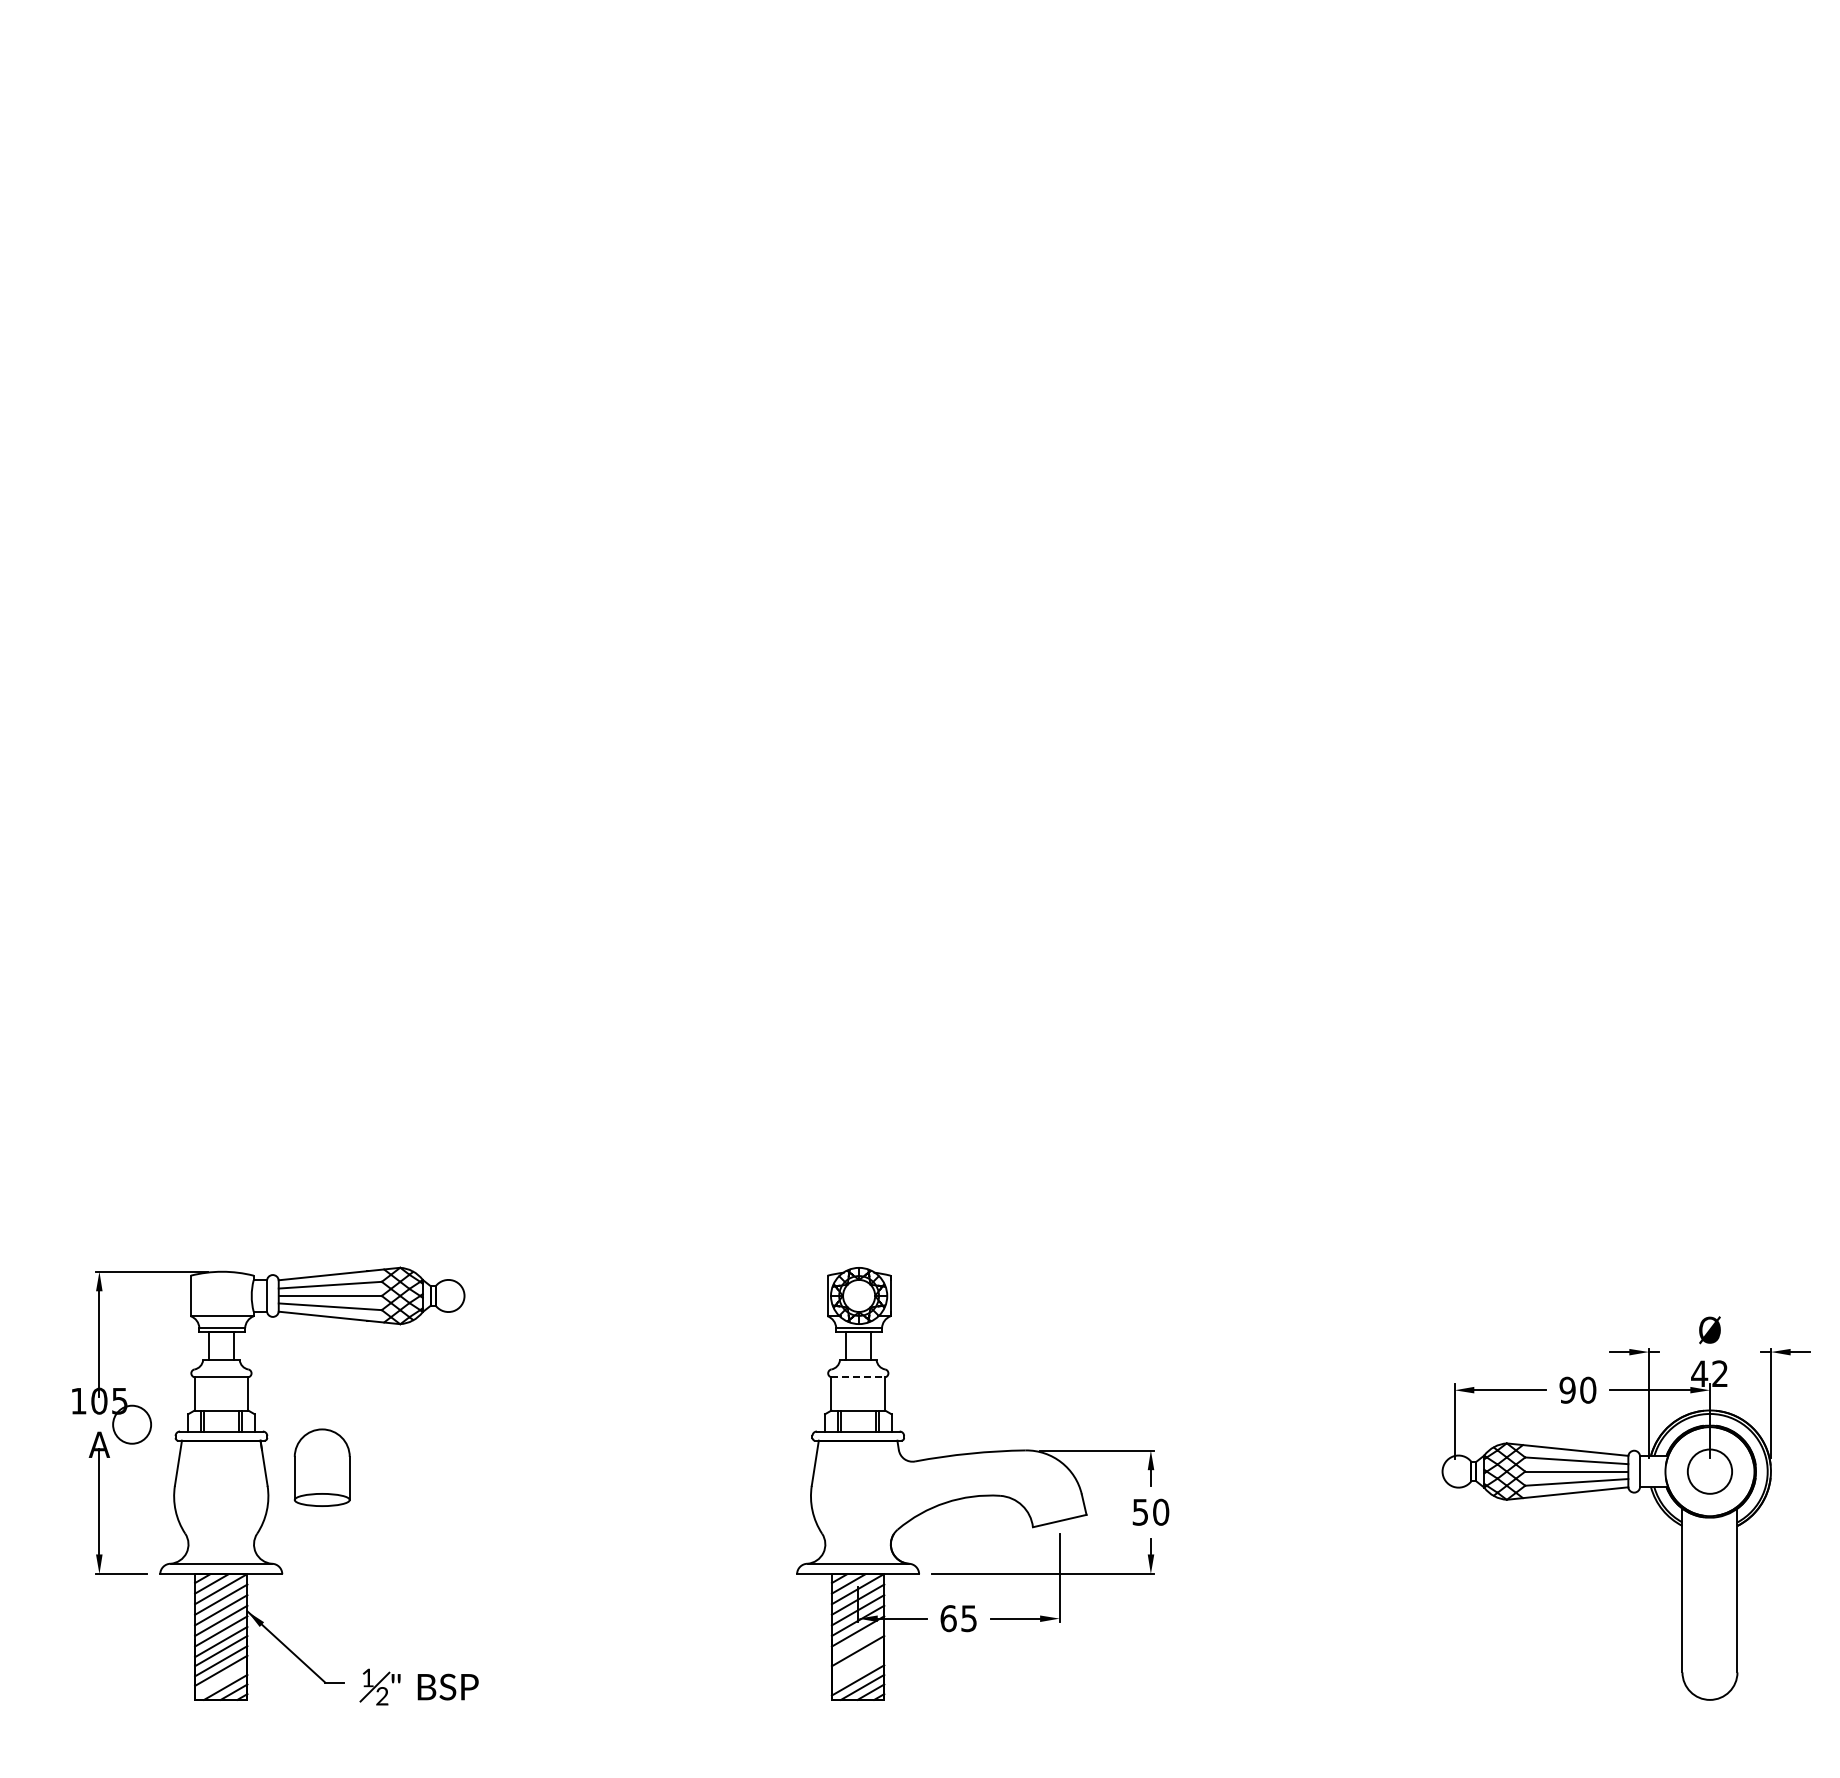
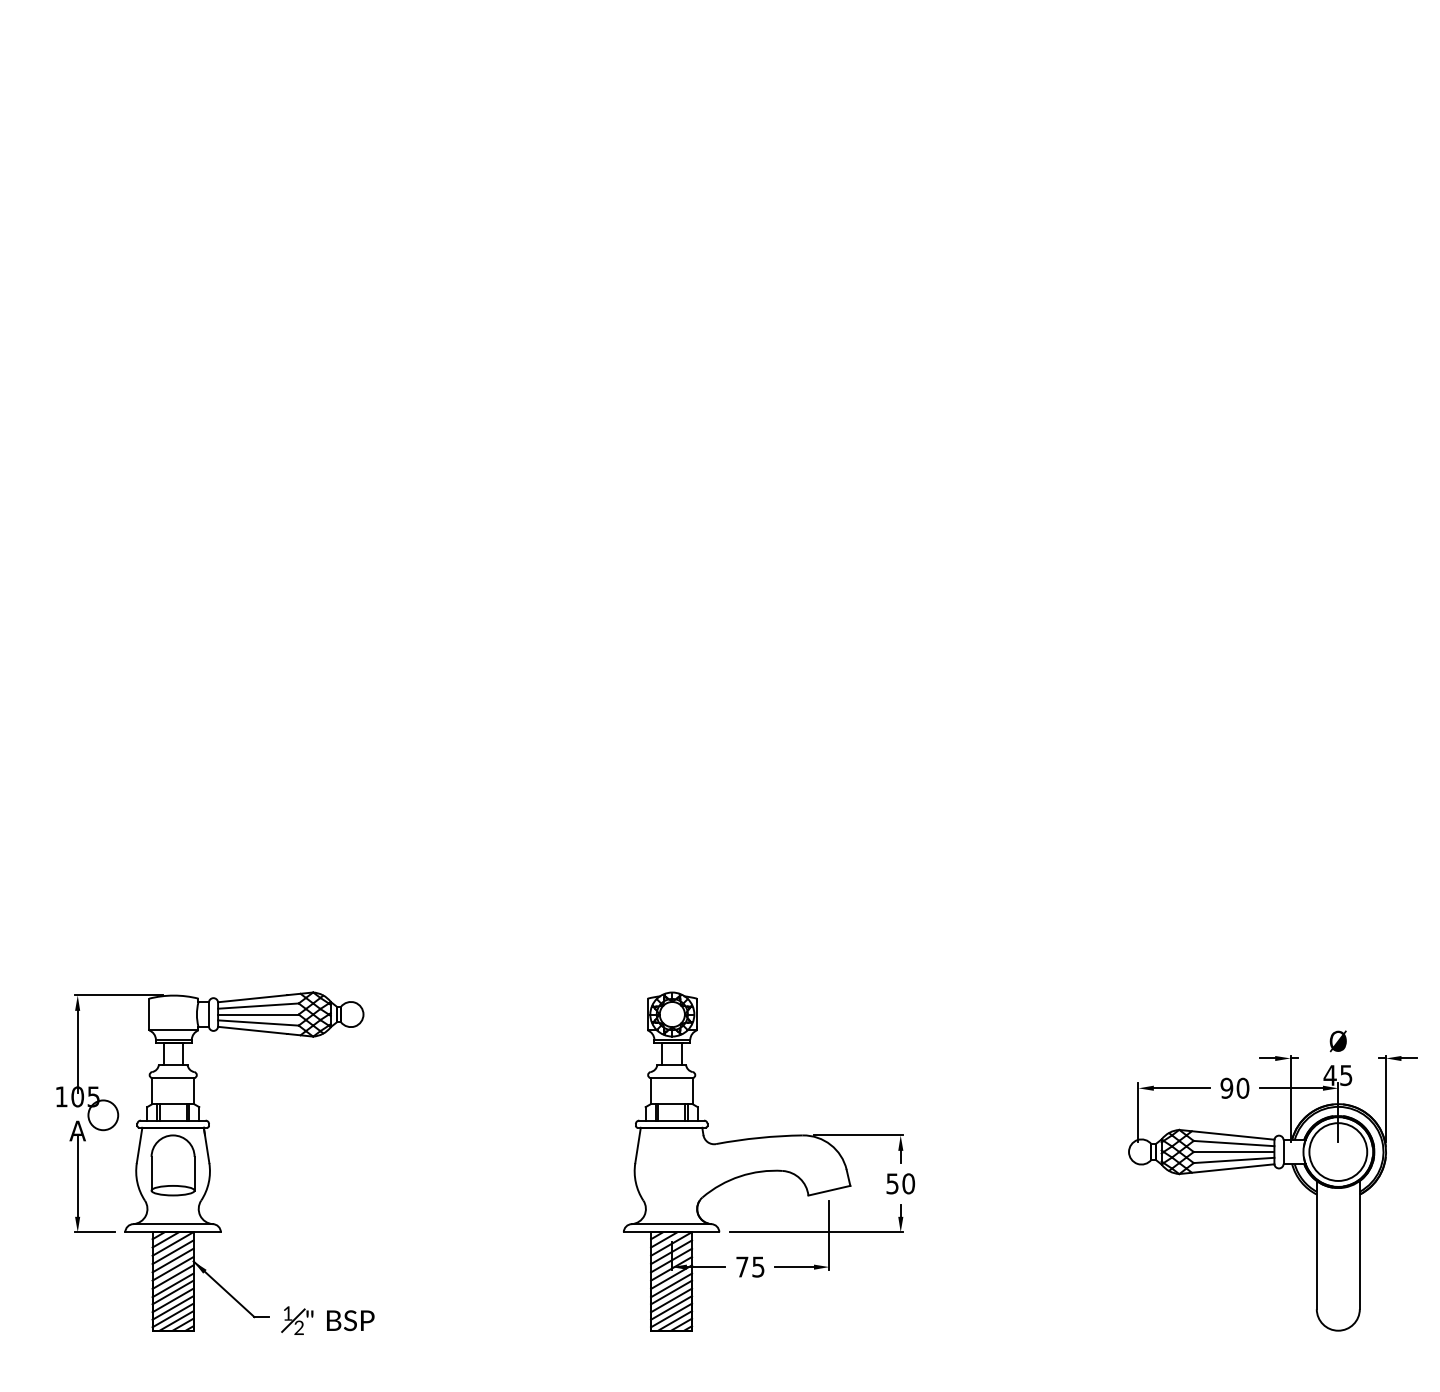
text: (1719, 1373) -> (1345, 1075), 42 -> 45
line: (858, 1377) -> (671, 1078), dashed -> solid
part: (321, 1467) -> (172, 1165), moved
circle: (1709, 1471) -> (1337, 1151), size x1.67
text: (948, 1618) -> (742, 1266), 65 -> 75
line: (857, 1641) -> (671, 1284), added
line: (857, 1661) -> (671, 1300), added
line: (857, 1670) -> (671, 1307), added
line: (221, 1680) -> (173, 1315), added

